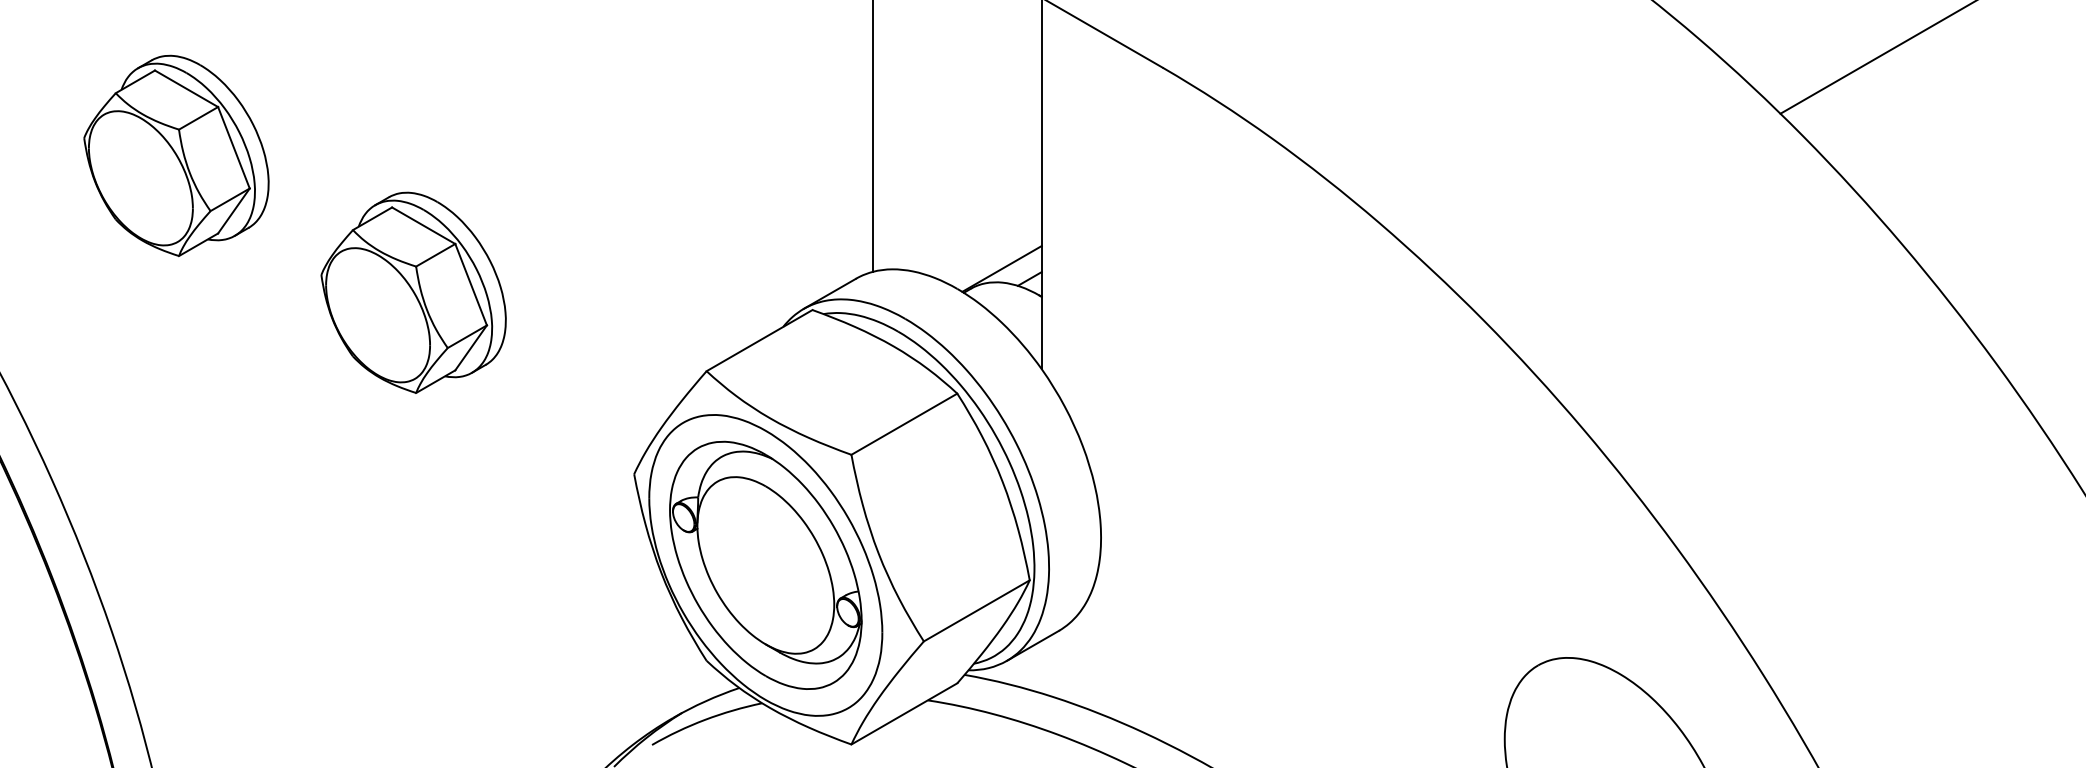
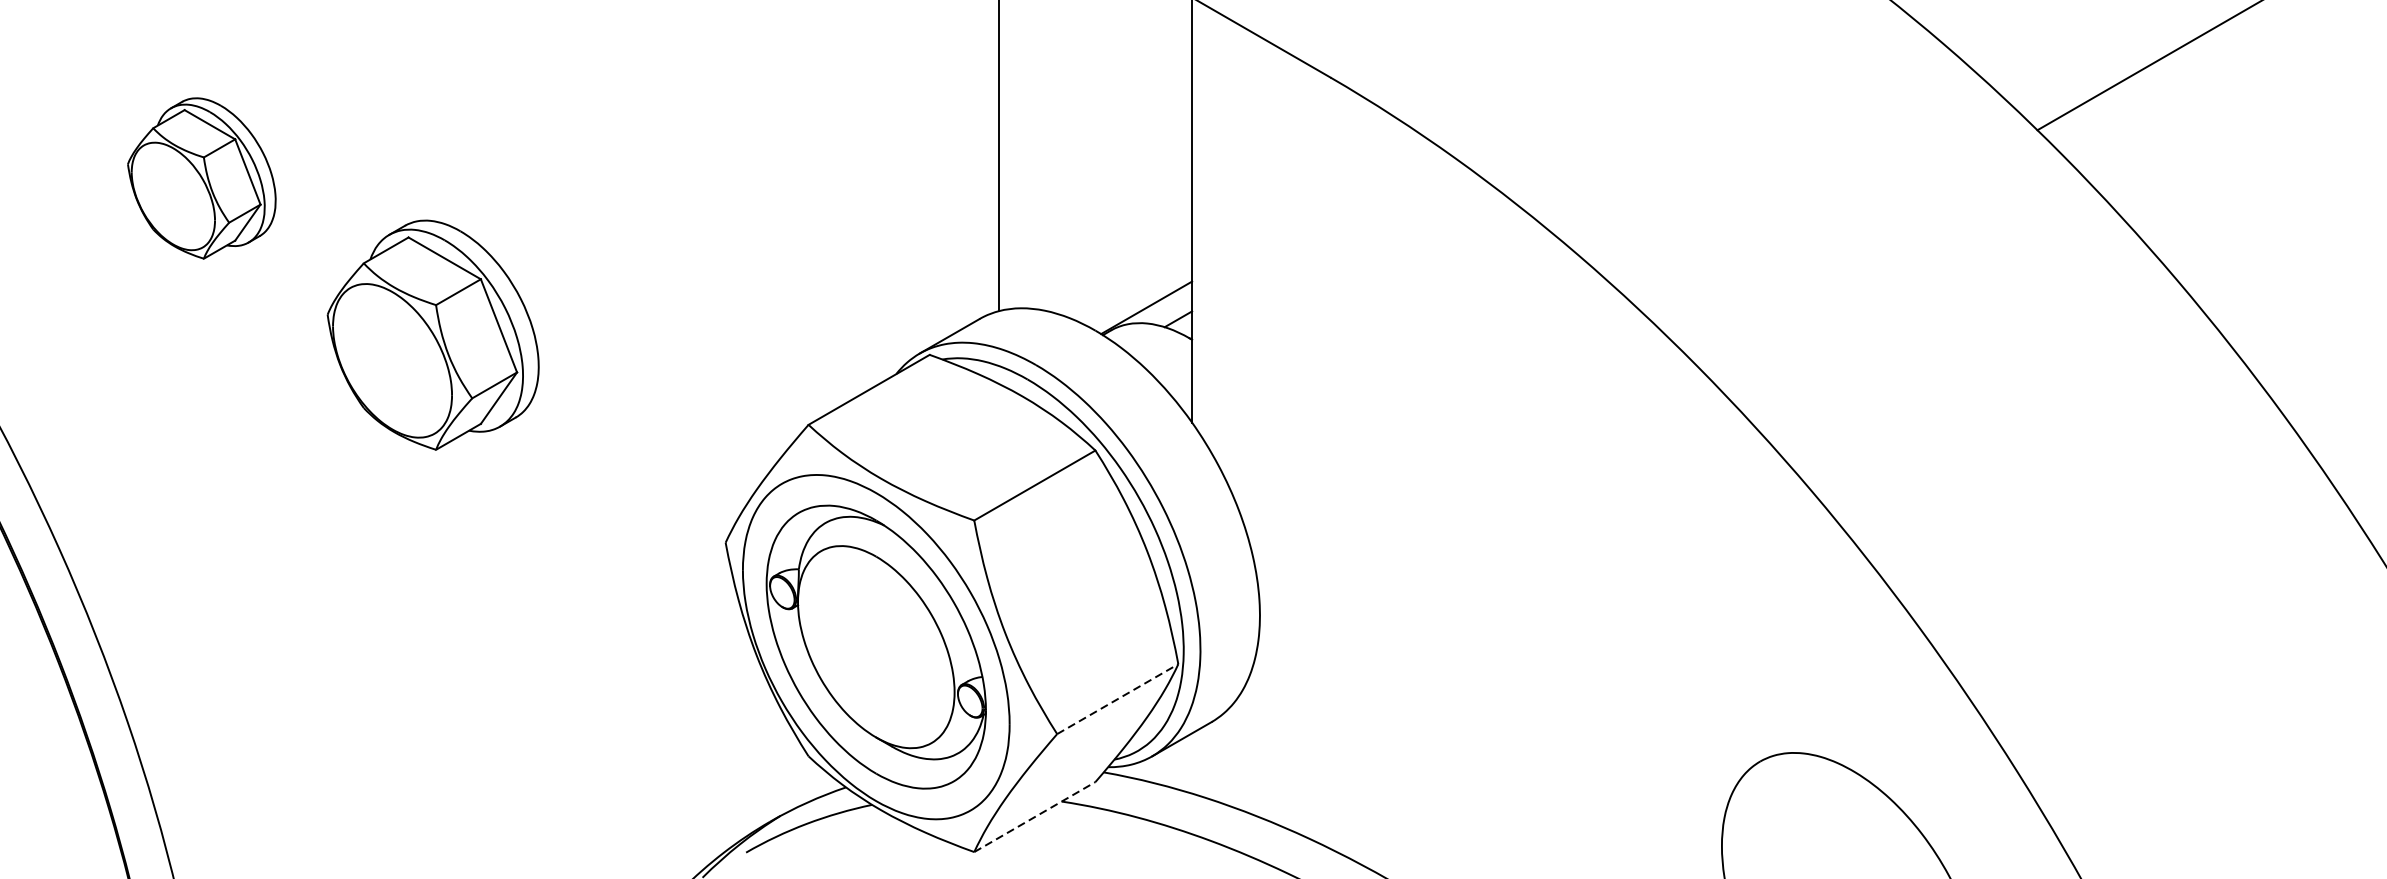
part: (176, 155) -> (201, 178), size x0.7
part: (413, 292) -> (433, 334), moved
line: (977, 610) -> (1118, 698), solid -> dashed
line: (904, 713) -> (1035, 816), solid -> dashed

